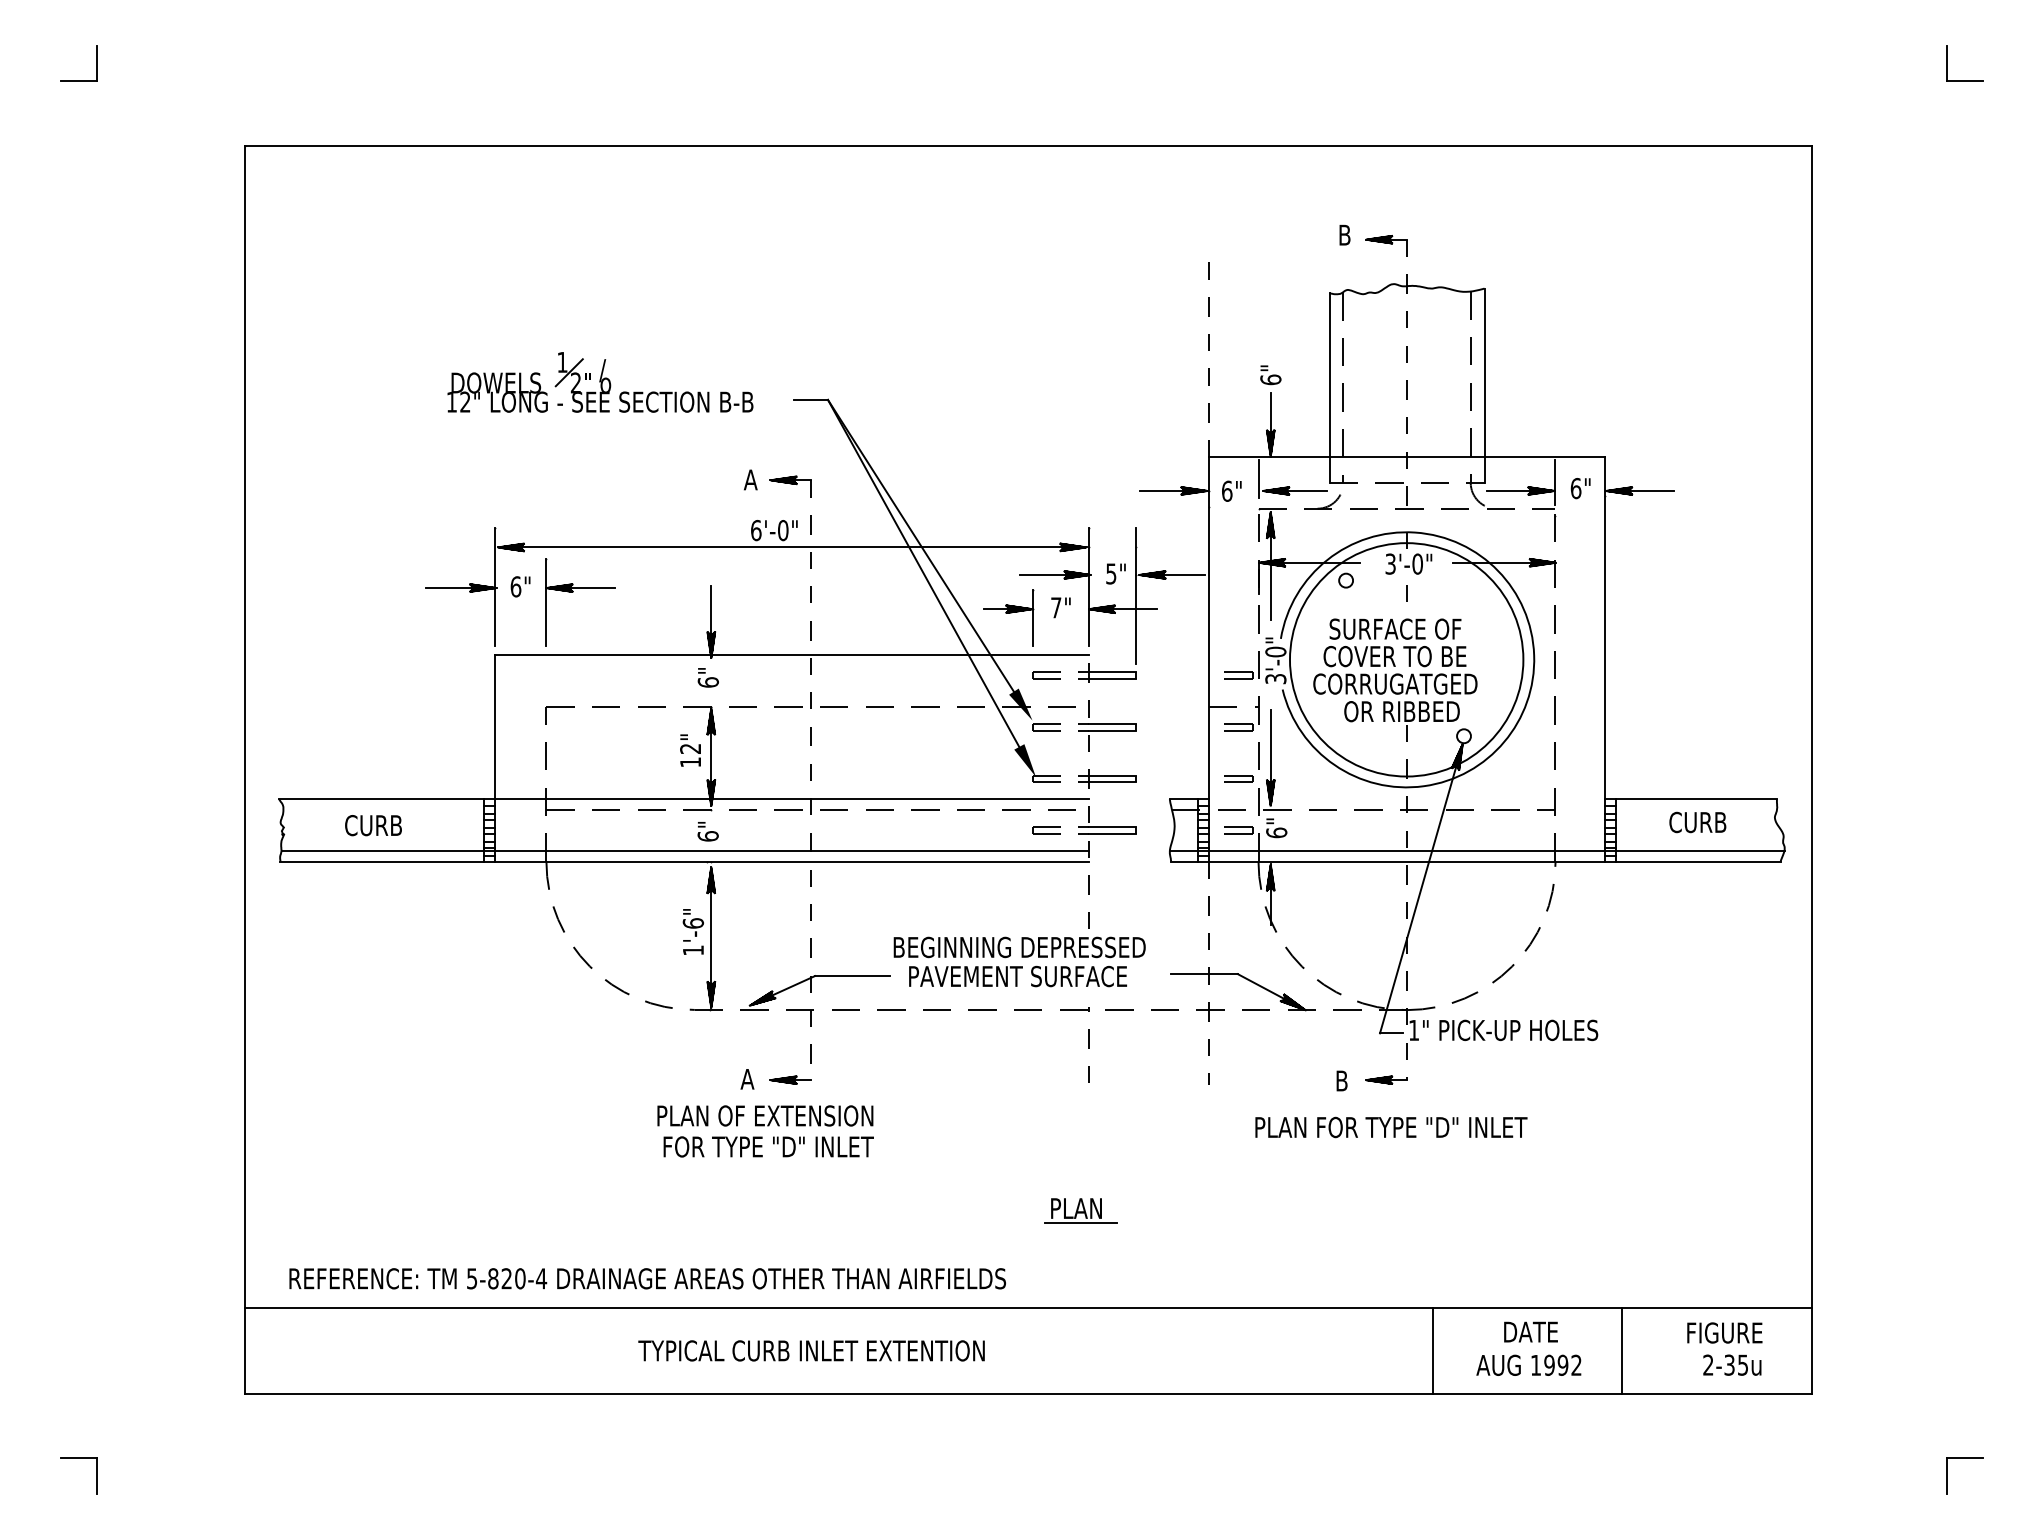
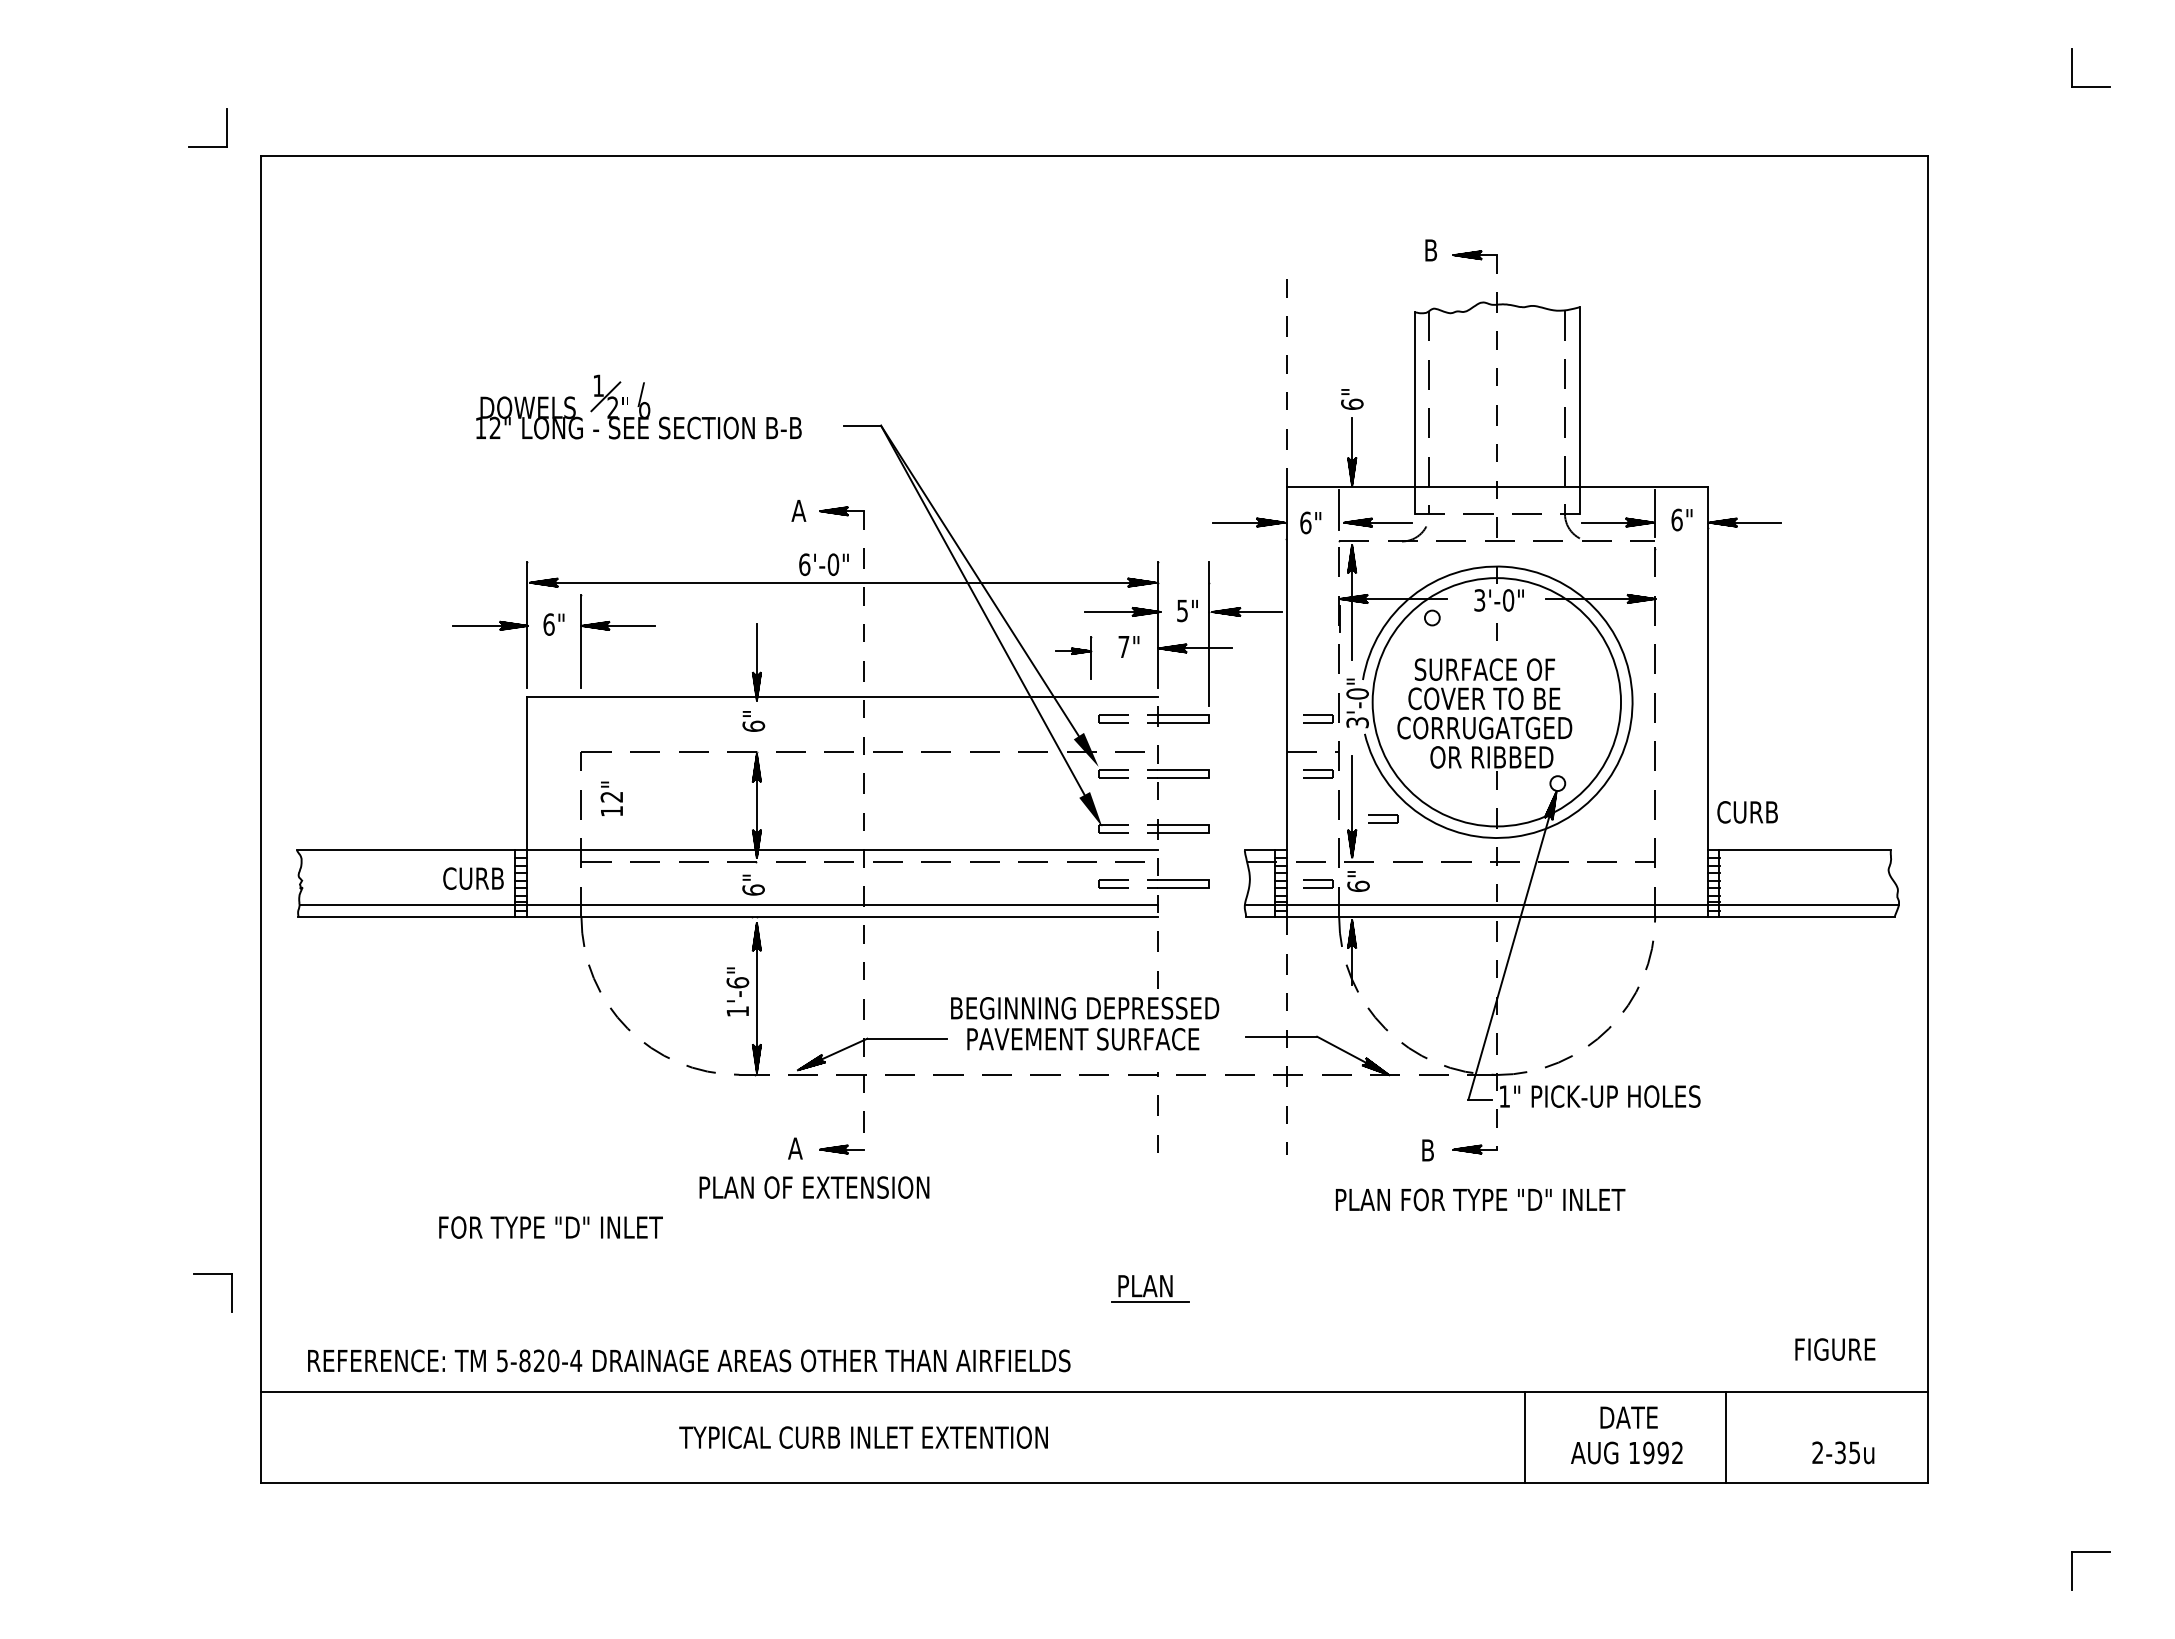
part: (96, 63) -> (226, 127), moved
part: (1008, 617) -> (1073, 657), size x0.7
text: (690, 750) -> (611, 798), moved
part: (1239, 778) -> (1383, 818), moved
text: (1697, 822) -> (1747, 812), moved
text: (373, 825) -> (473, 878), moved
text: (768, 1146) -> (550, 1227), moved
text: (1724, 1332) -> (1835, 1349), moved
part: (78, 1458) -> (212, 1274), moved

